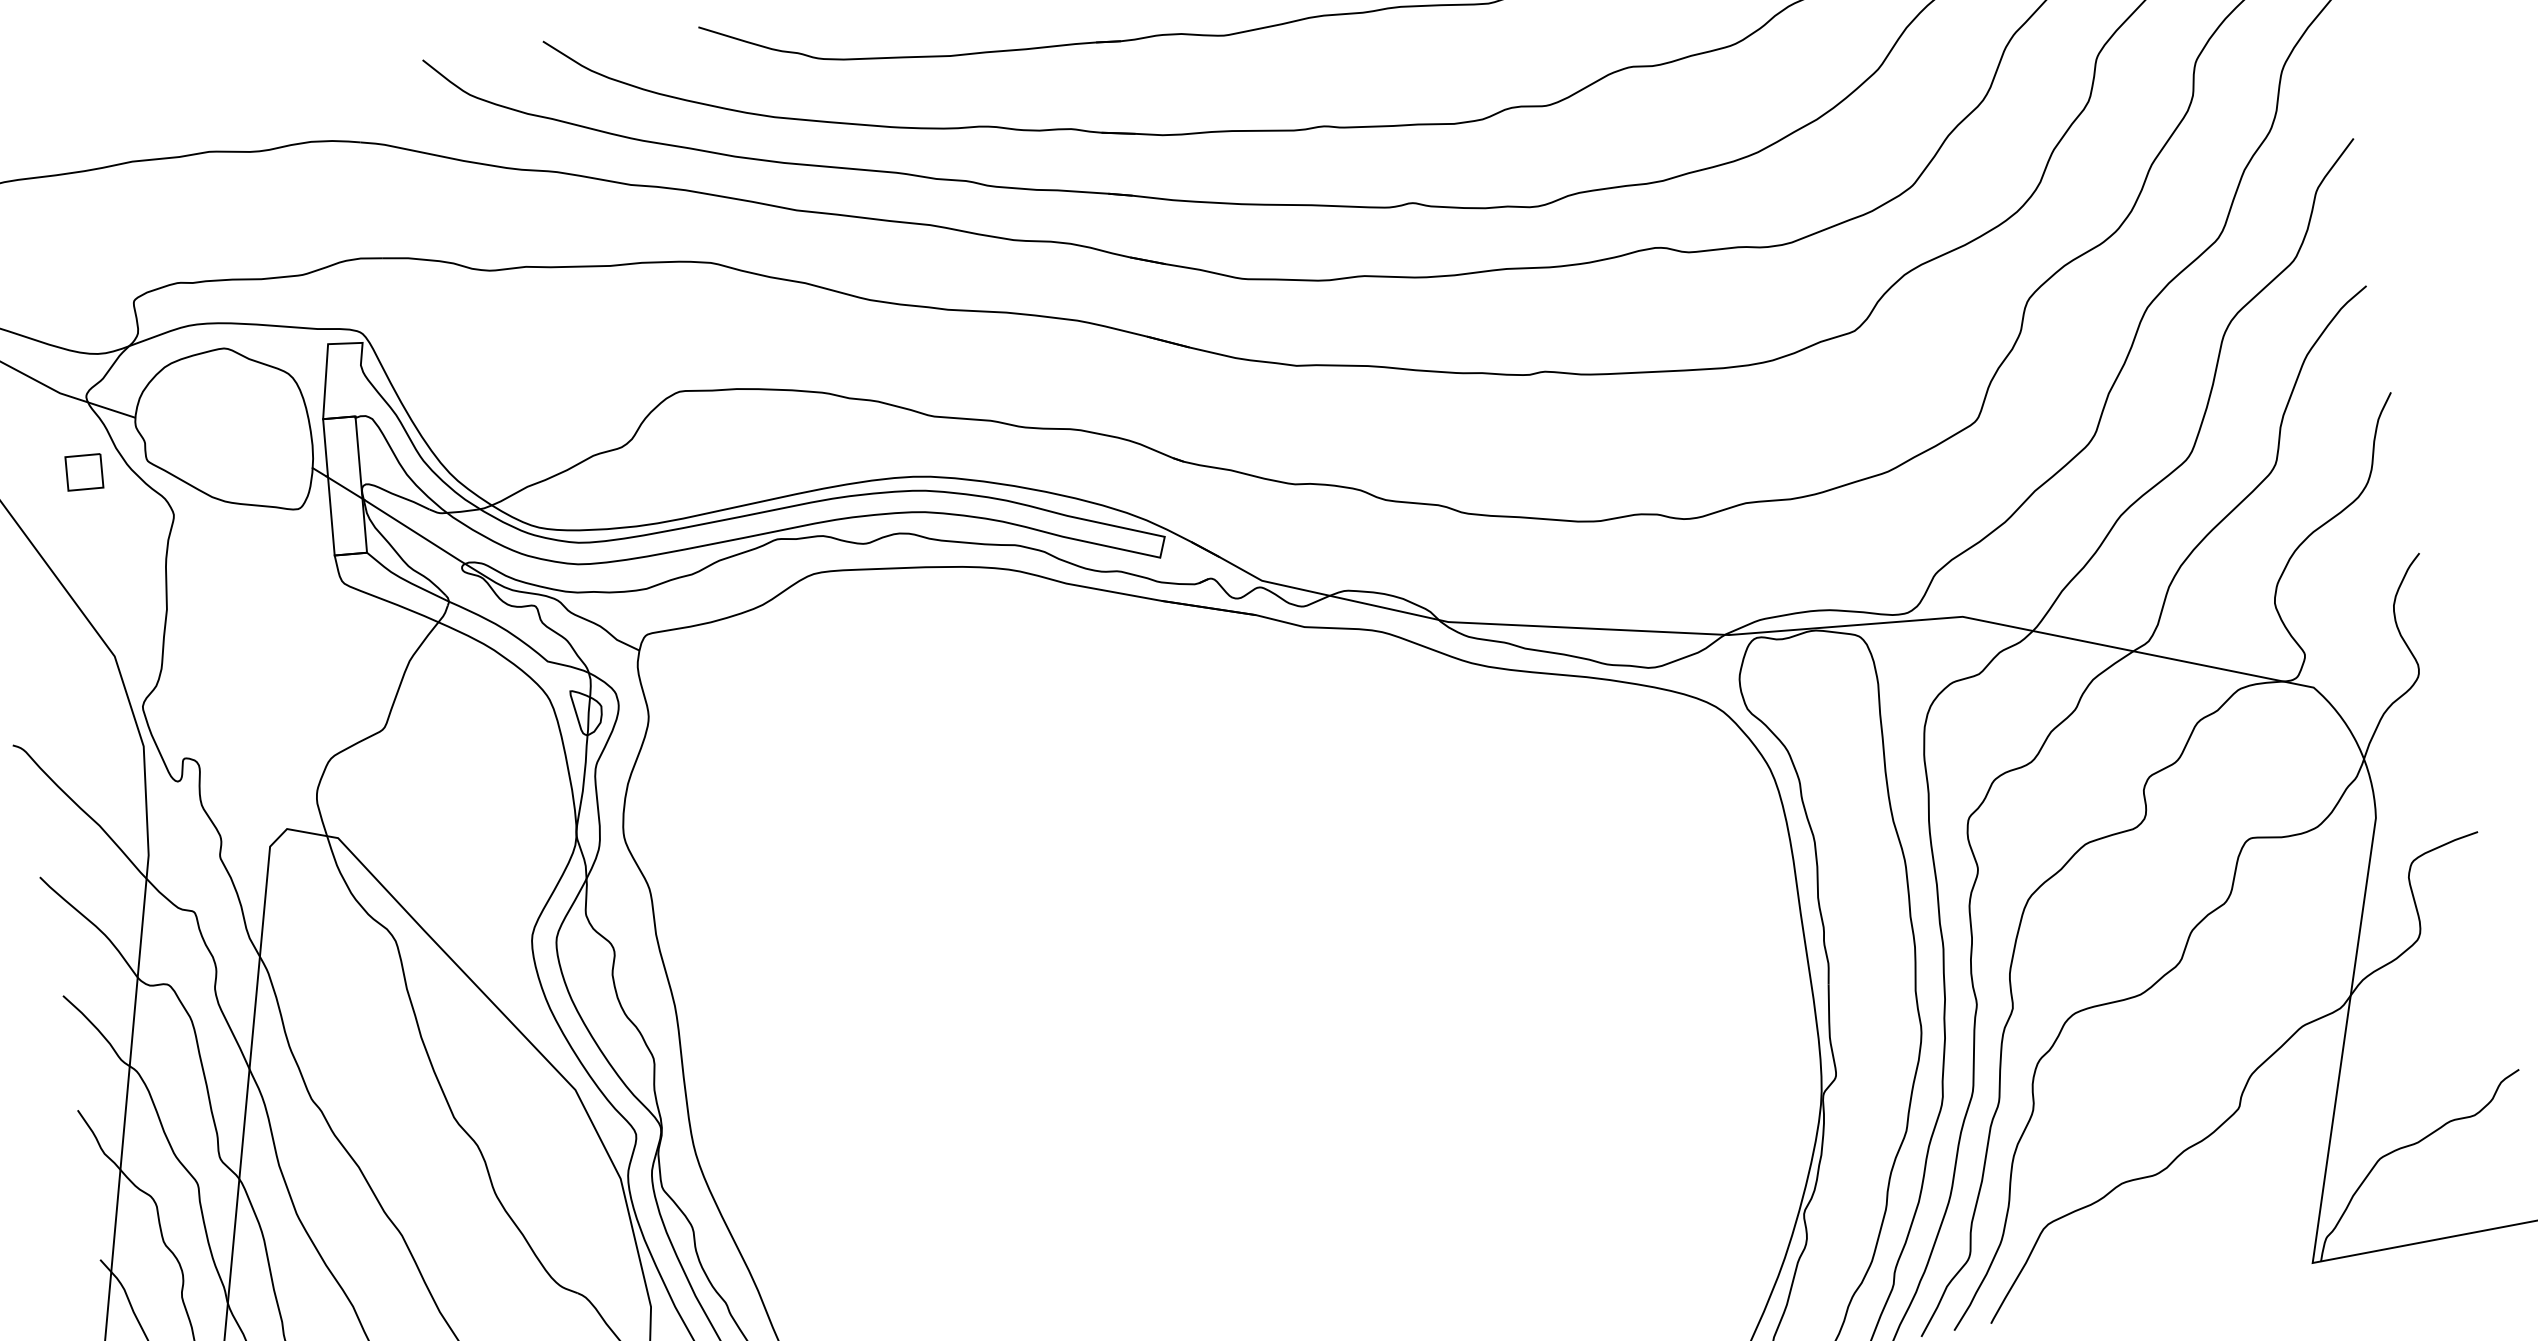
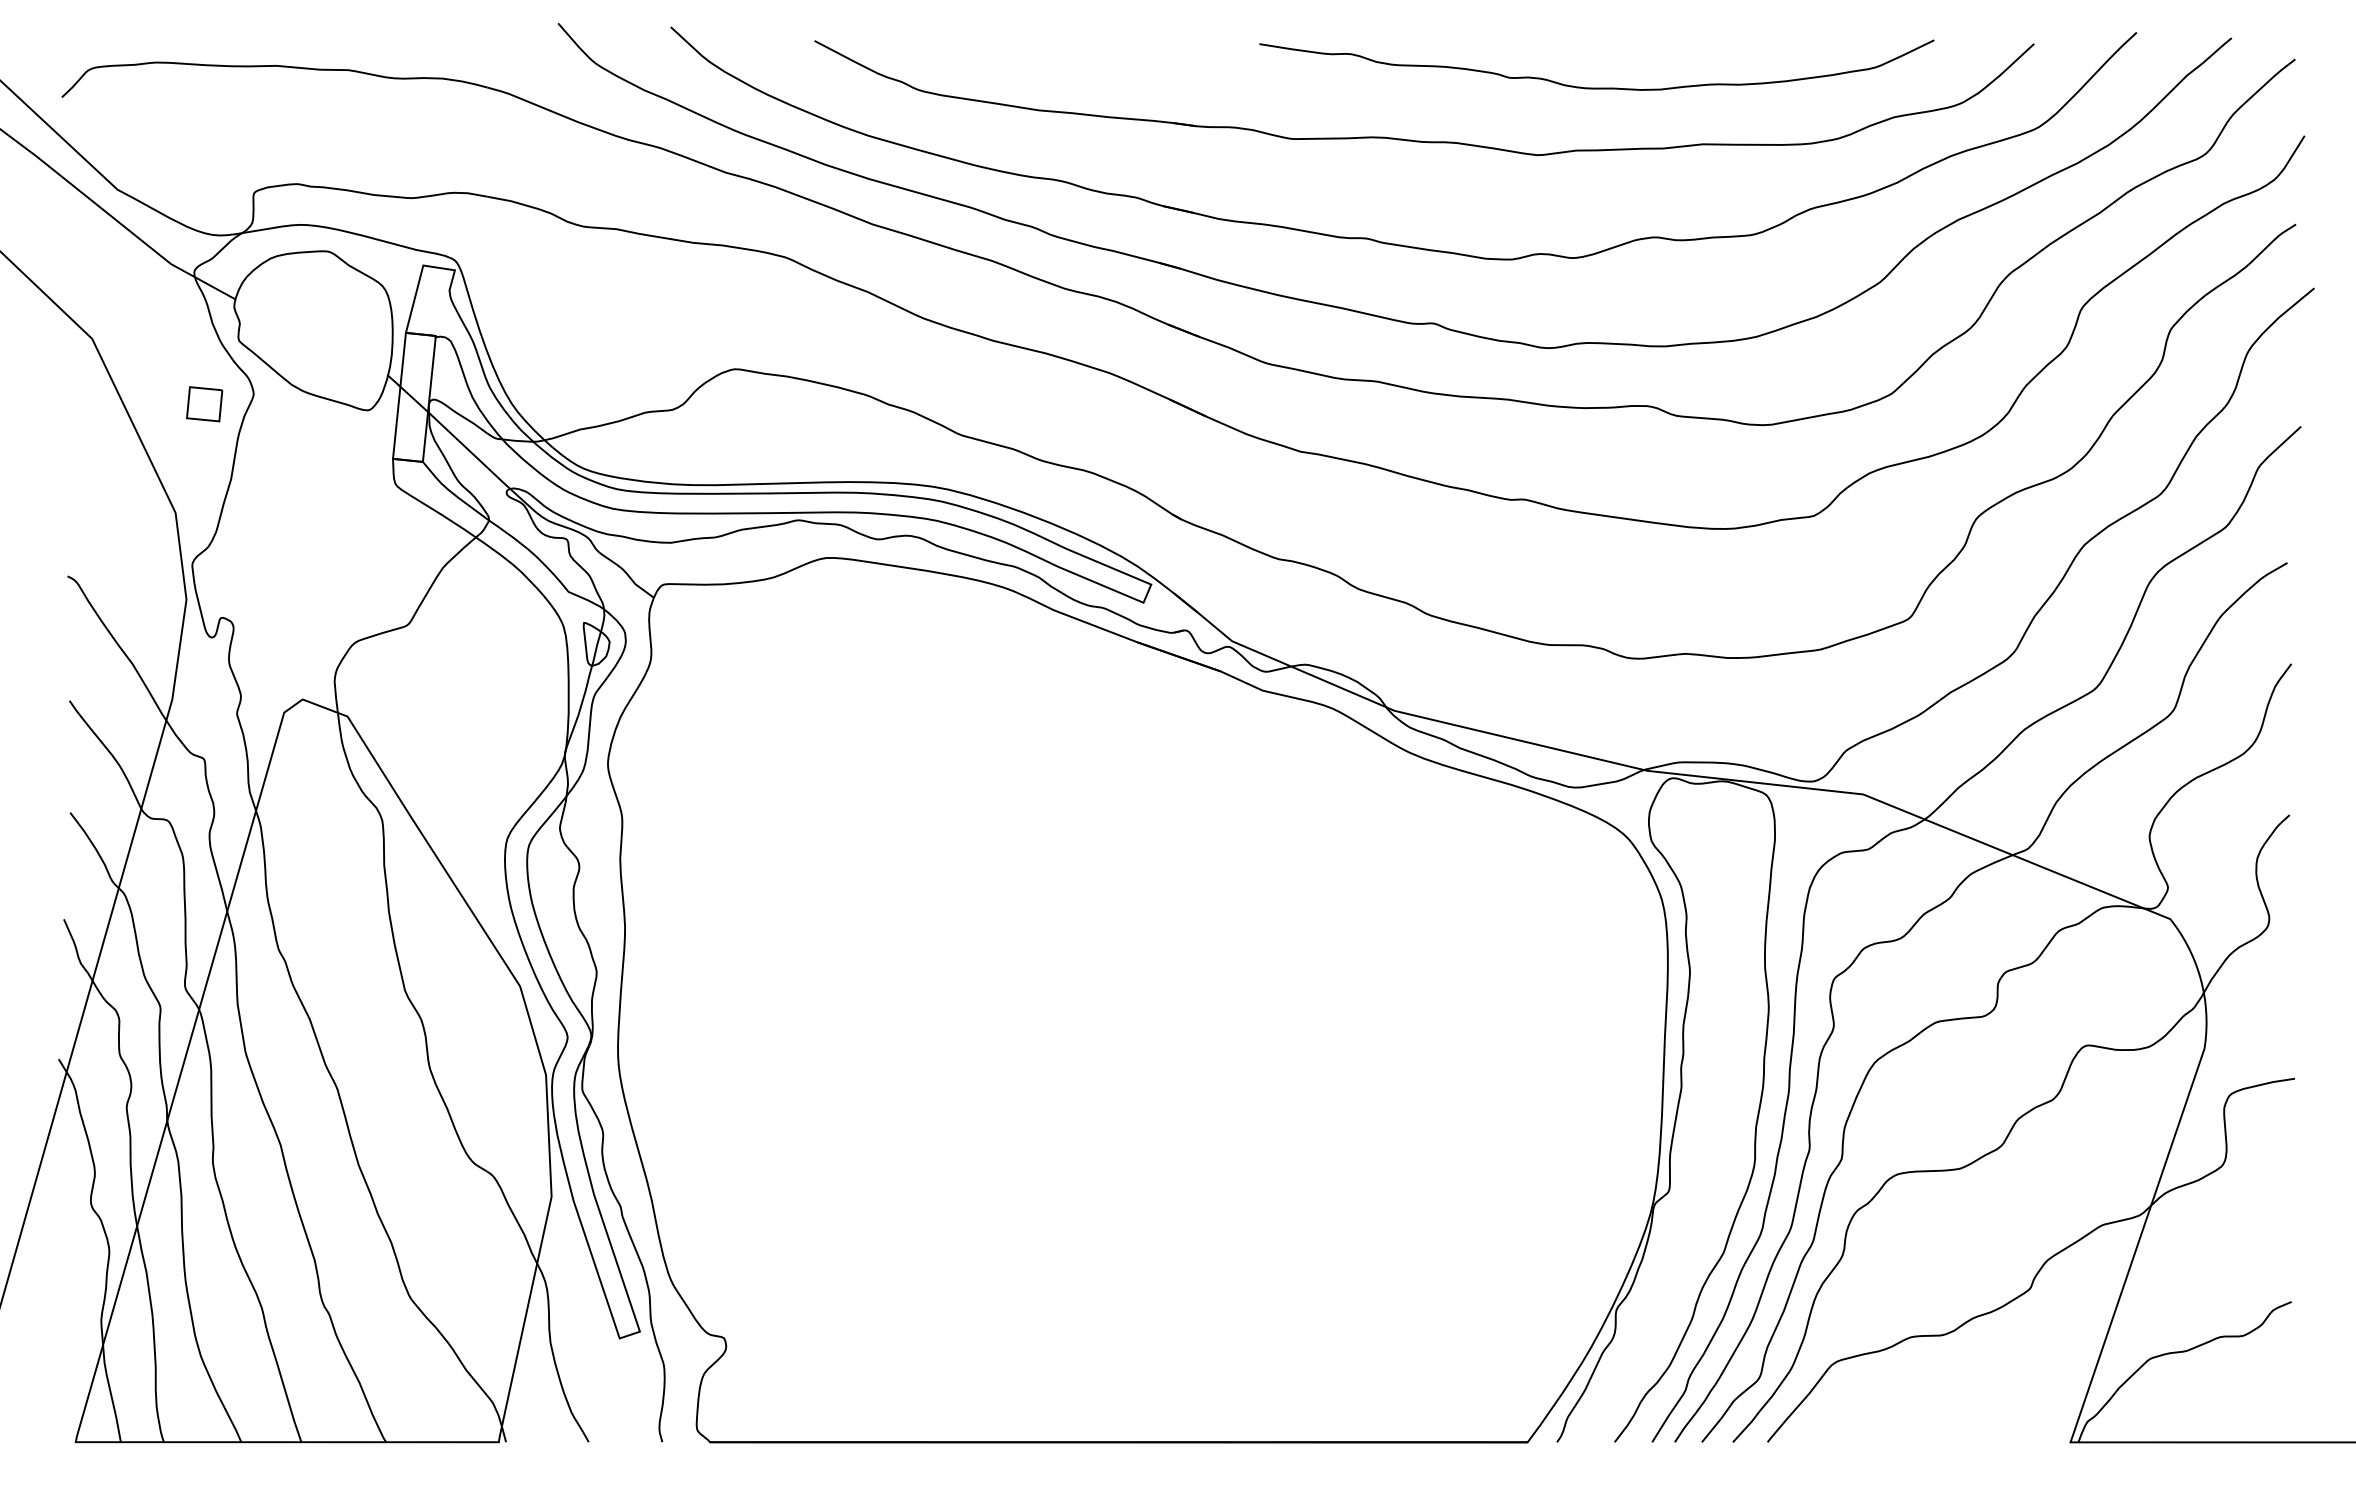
part: (84, 472) -> (204, 404), moved

